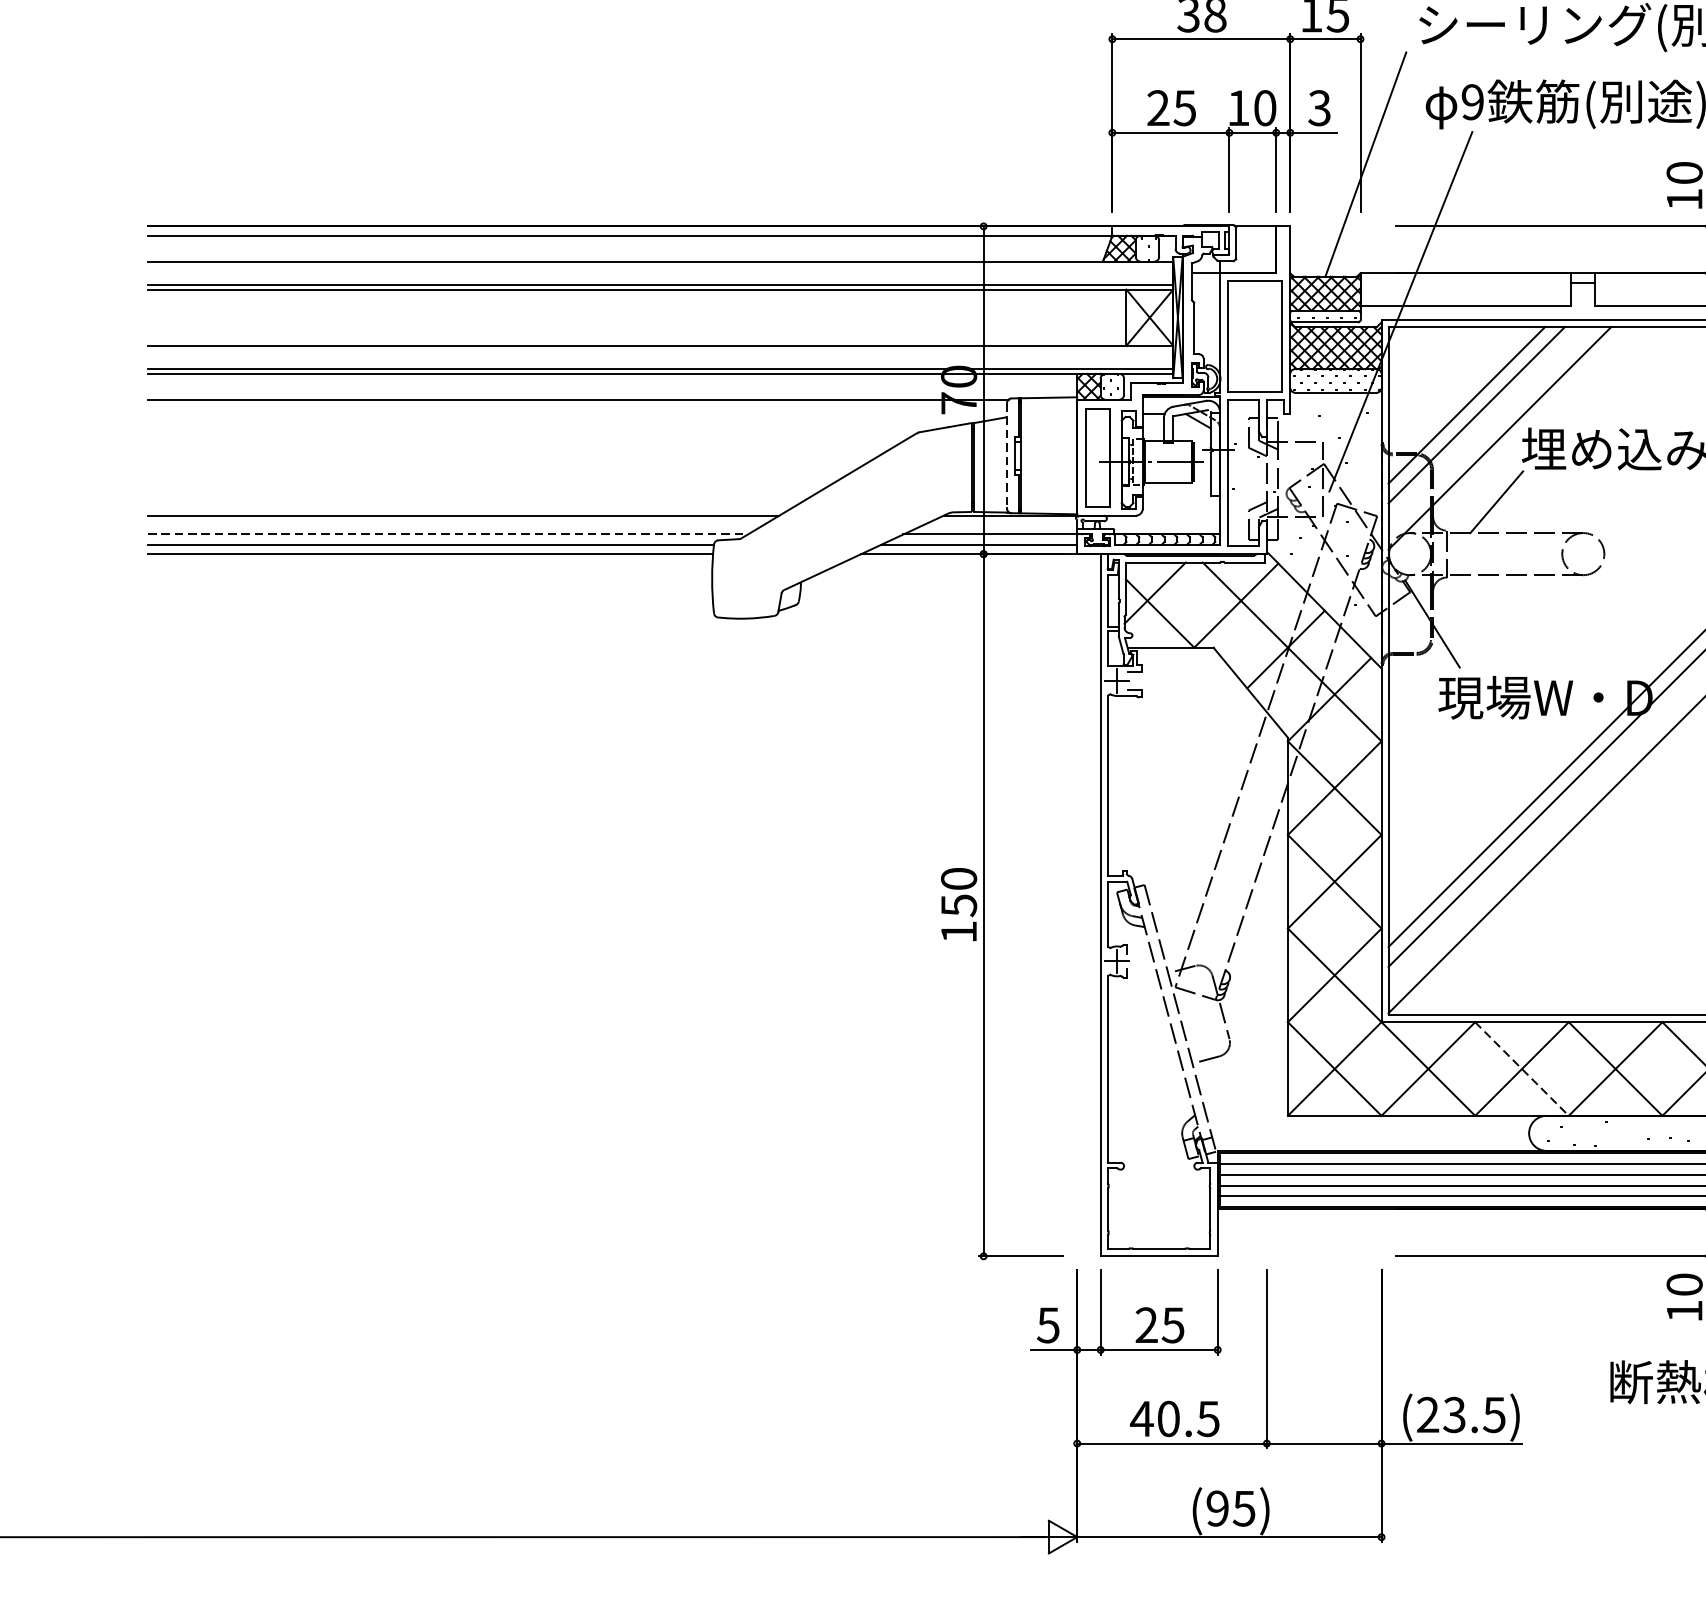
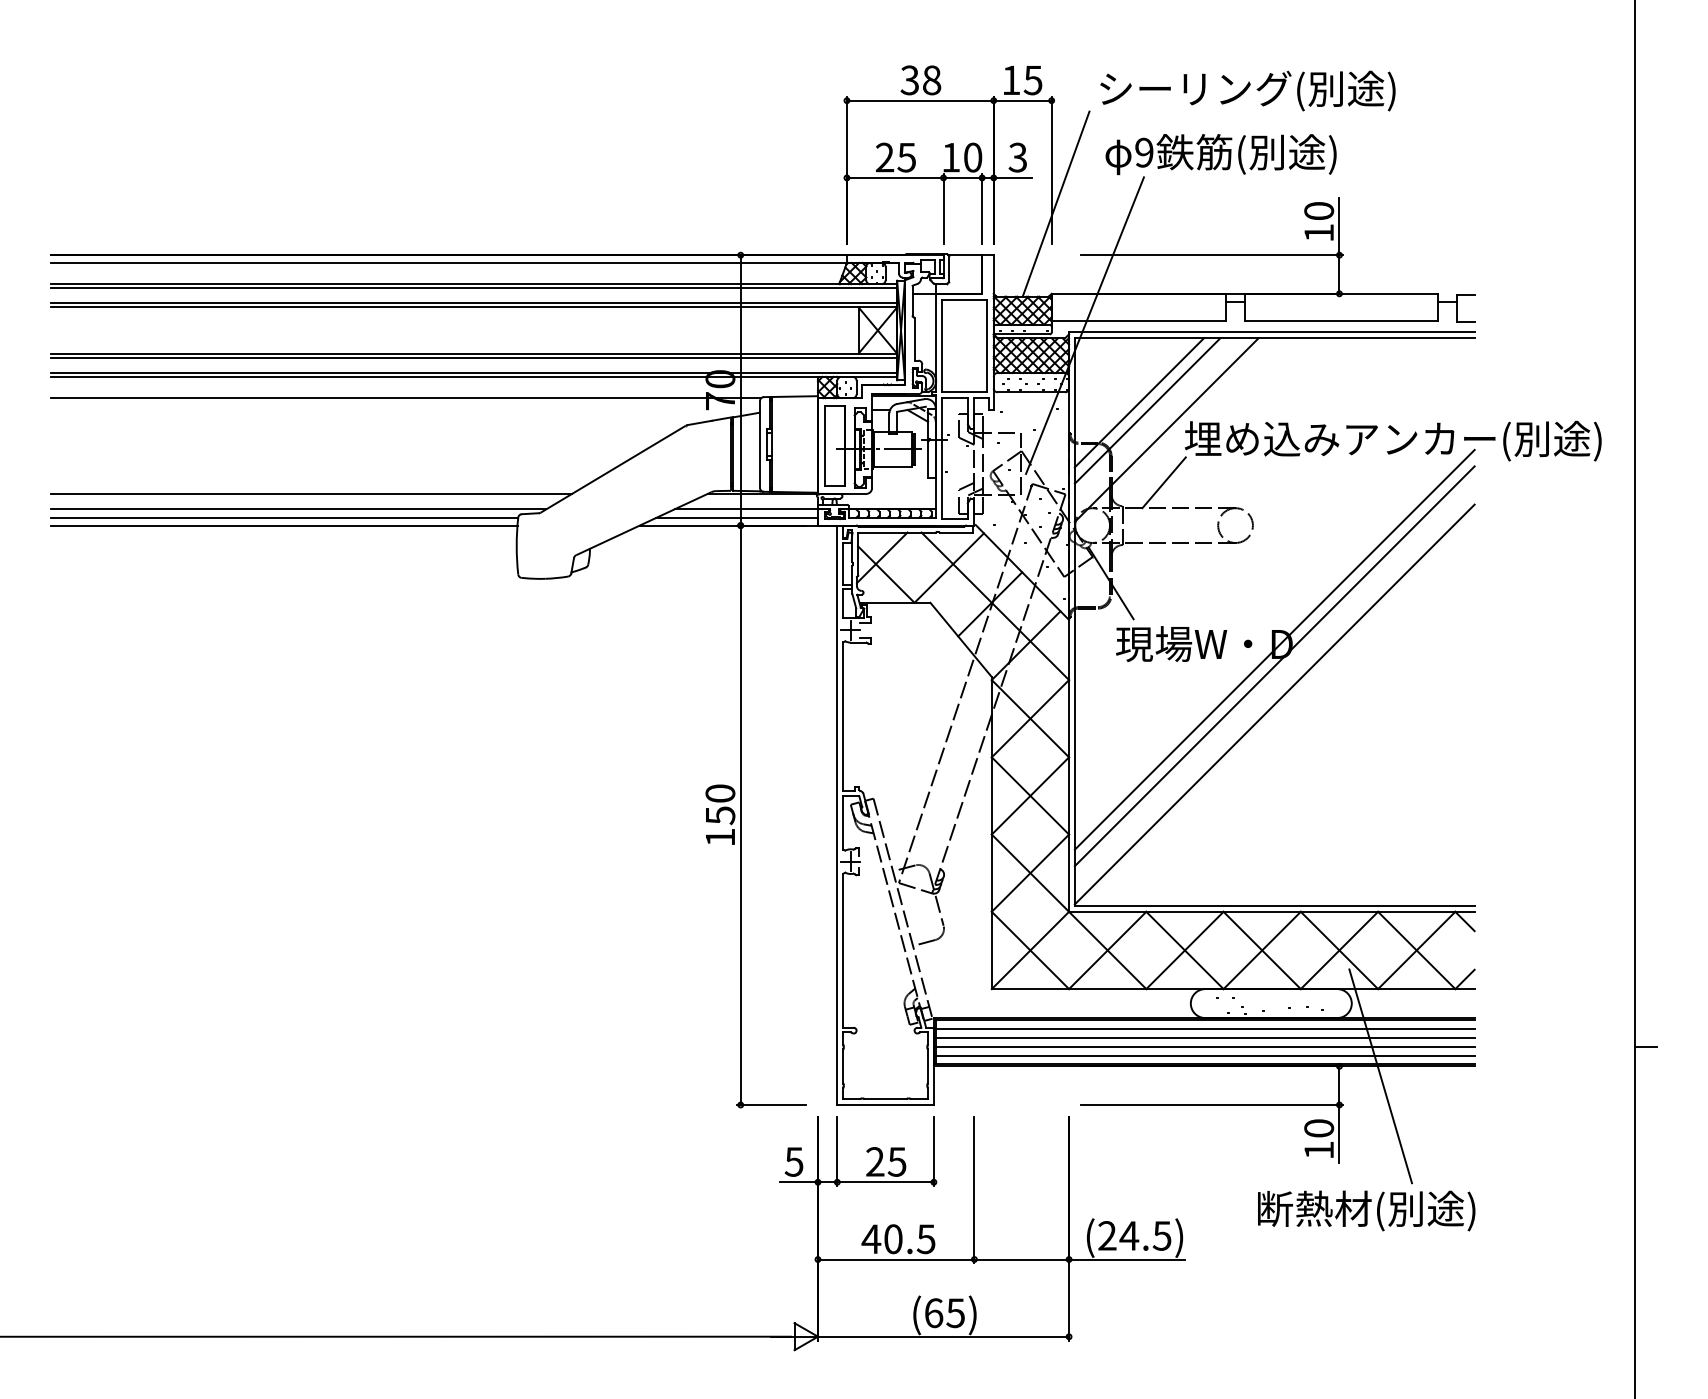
line: (660, 266) -> (474, 288), added
line: (660, 350) -> (474, 357), added
line: (1007, 455) -> (760, 444), dashed -> solid
line: (447, 534) -> (298, 509), dashed -> solid
line: (1521, 1069) -> (1184, 950), dashed -> solid
text: (1454, 1414) -> (1129, 1235), (23.5) -> (24.5)
text: (1217, 1508) -> (933, 1313), (95) -> (65)

